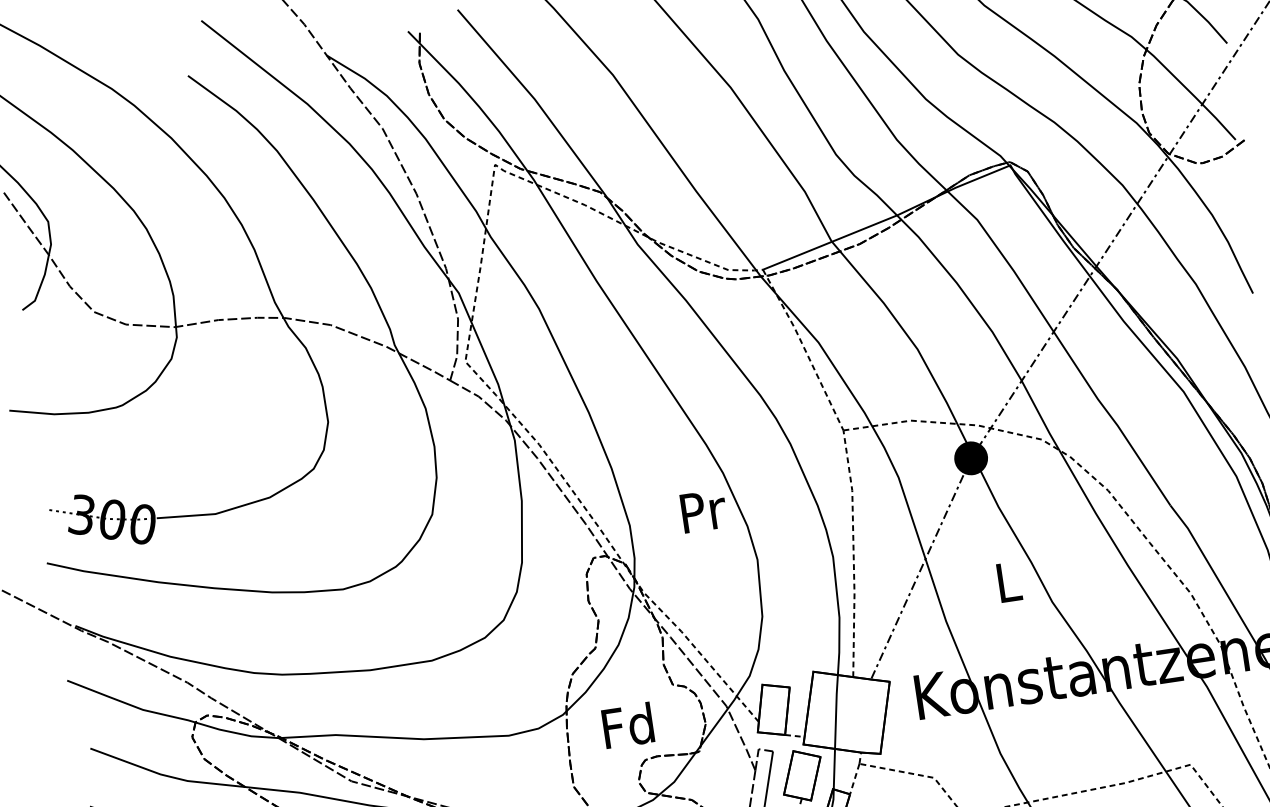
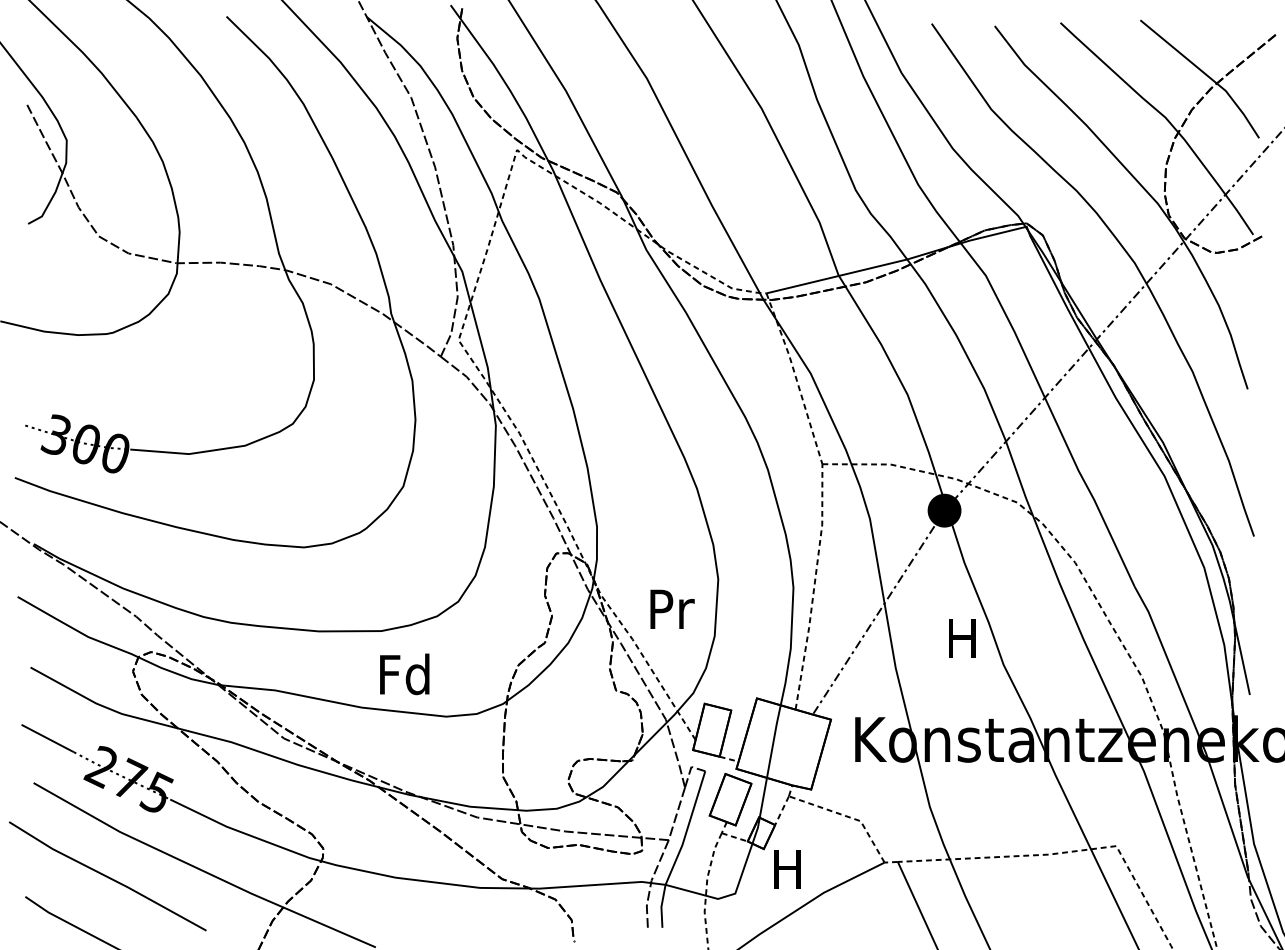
text: (703, 510) -> (672, 608), moved
text: (1007, 582) -> (962, 638), L -> H
text: (627, 725) -> (404, 674), moved

